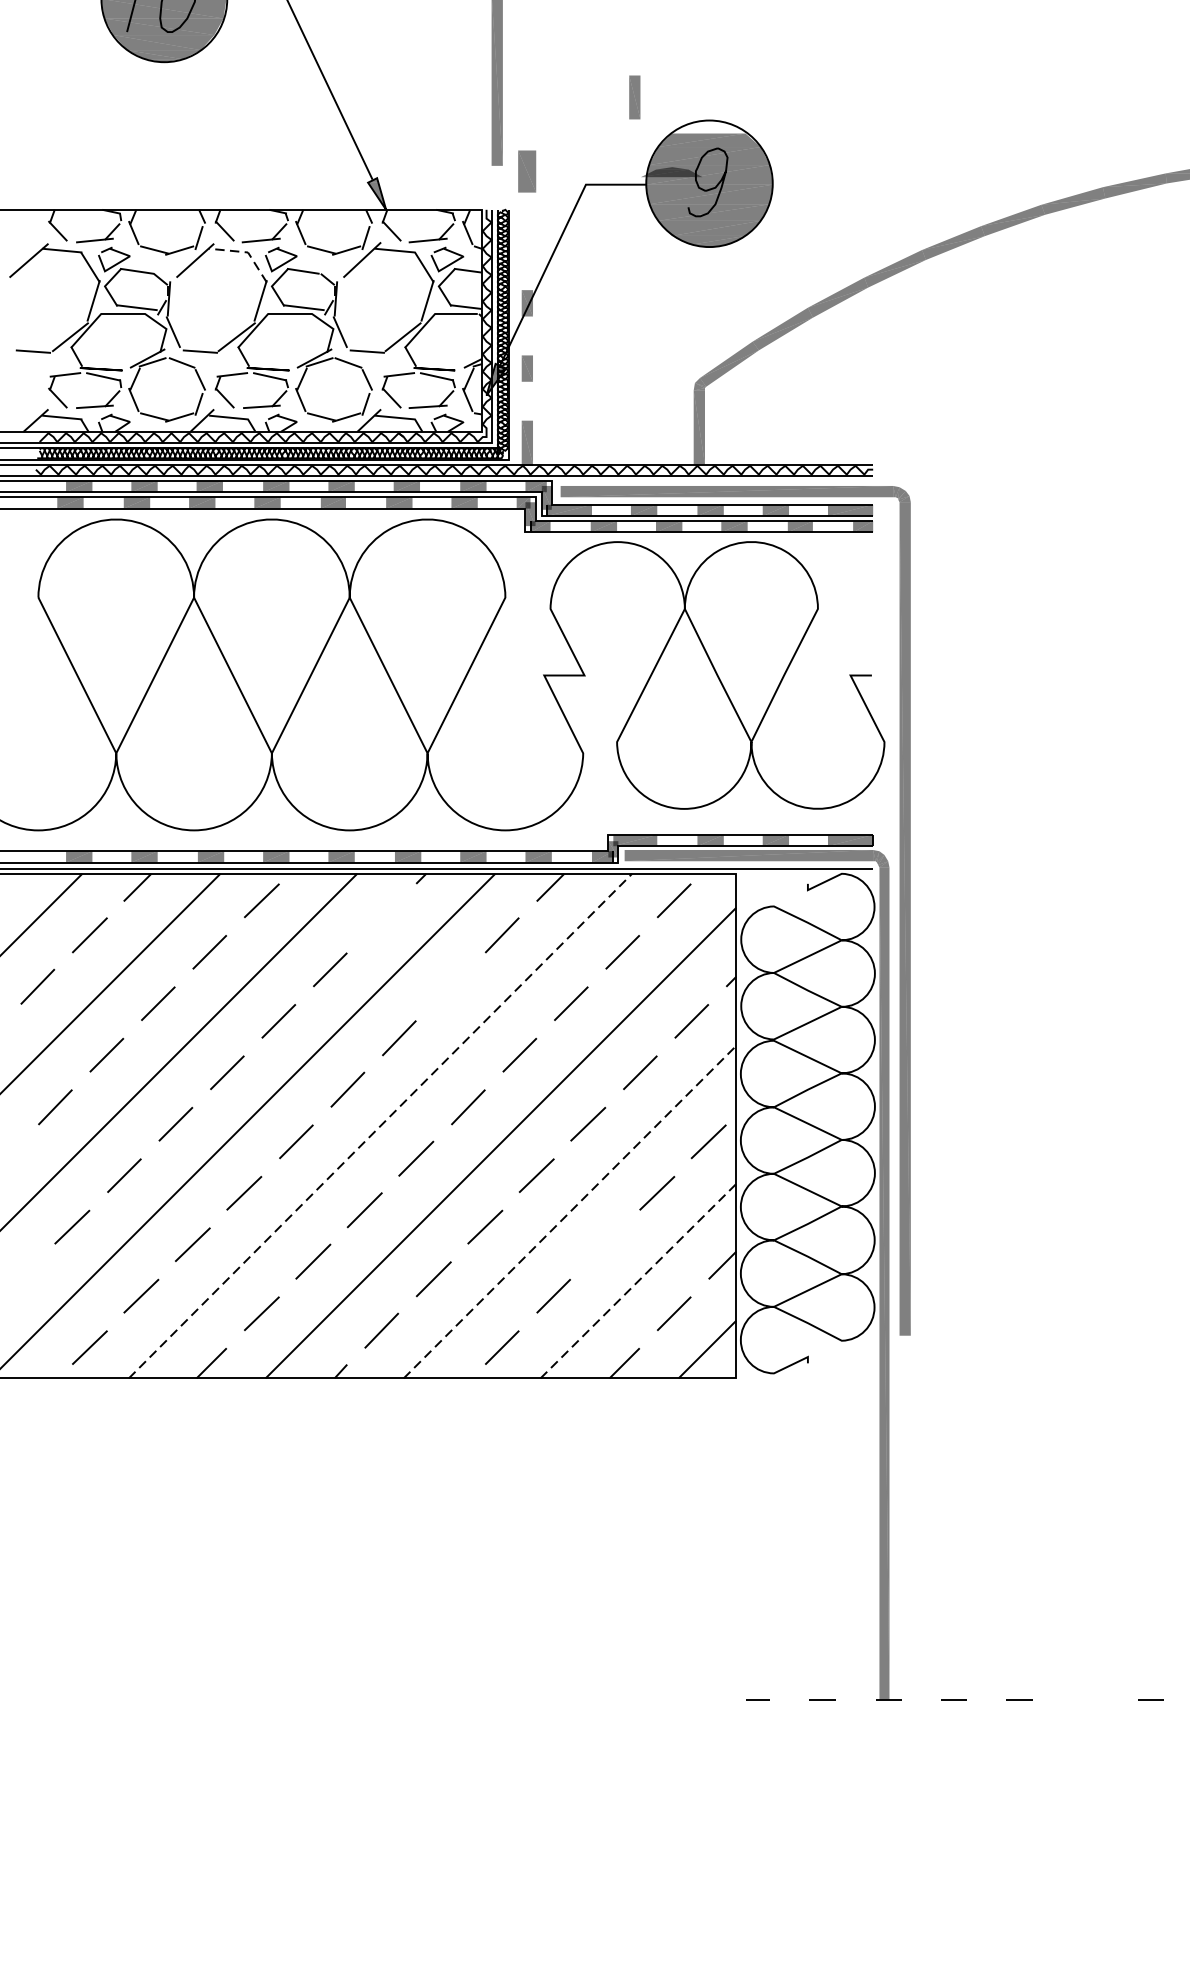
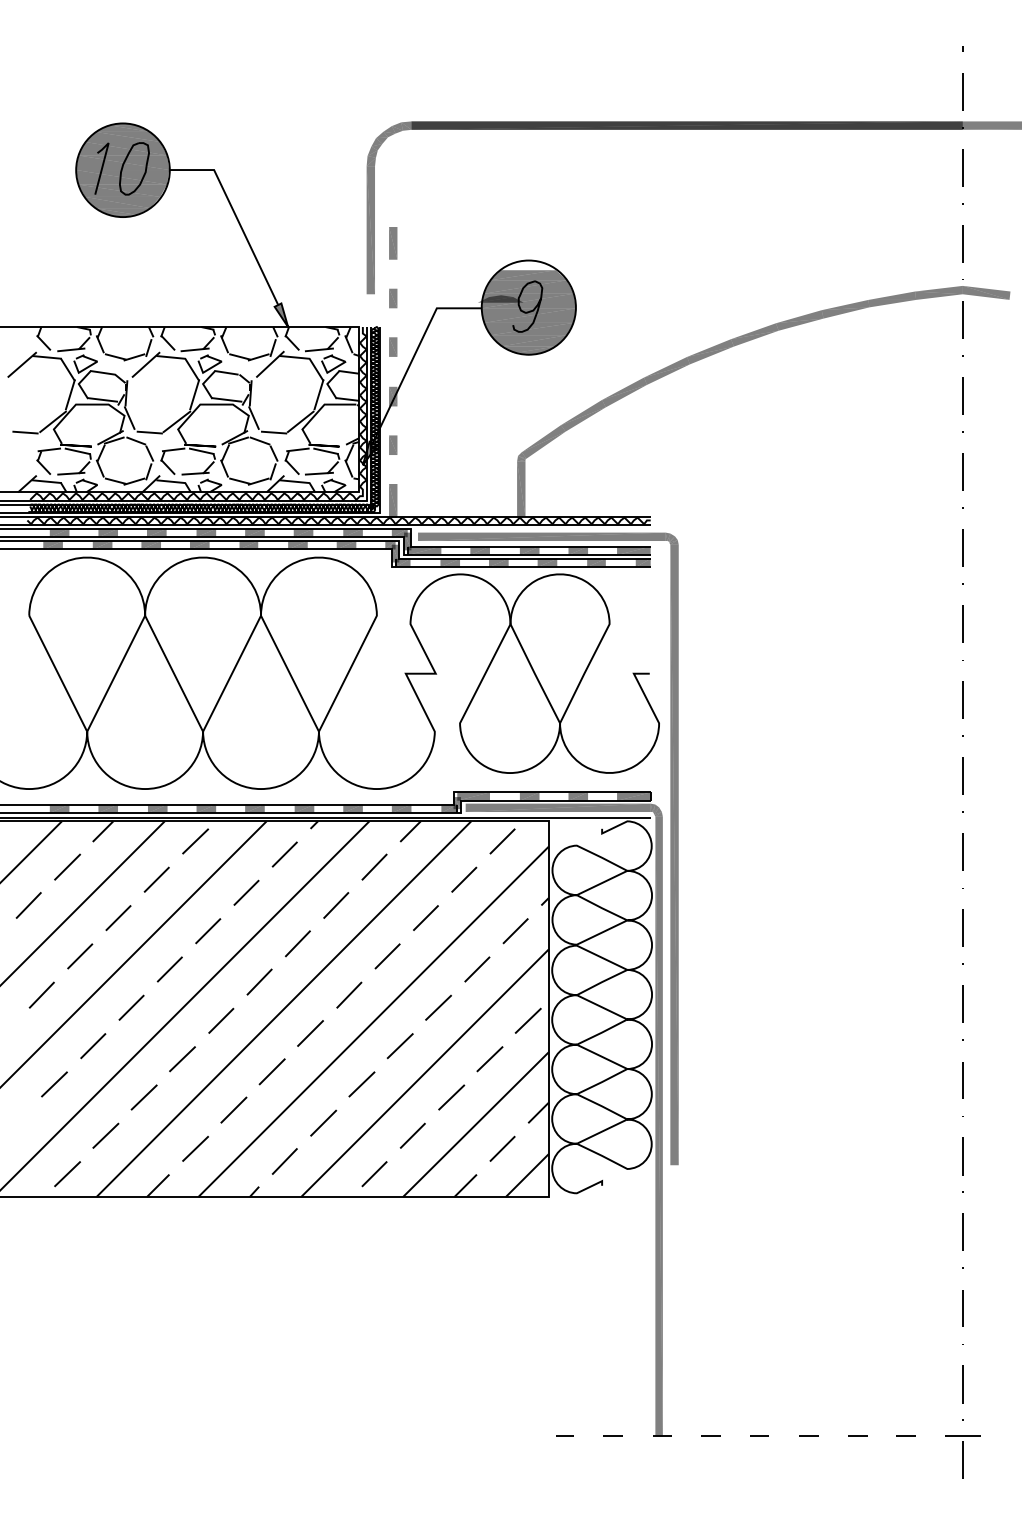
part: (635, 97) -> (393, 243), moved
part: (527, 171) -> (393, 298), size x0.62
part: (527, 235) -> (393, 346), added
line: (246, 252) -> (184, 358), dashed -> solid
line: (381, 918) -> (284, 854), added
line: (451, 986) -> (336, 905), added
line: (381, 1125) -> (284, 1008), dashed -> solid
line: (570, 1211) -> (425, 1072), dashed -> solid
line: (605, 1244) -> (451, 1097), added
line: (637, 1280) -> (475, 1124), dashed -> solid
line: (1085, 1698) -> (808, 1435), added

